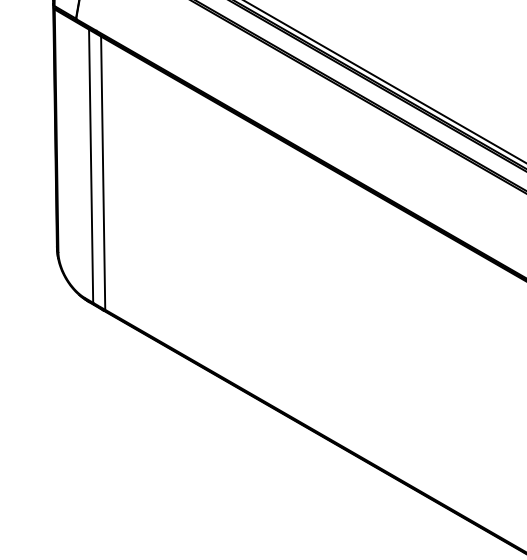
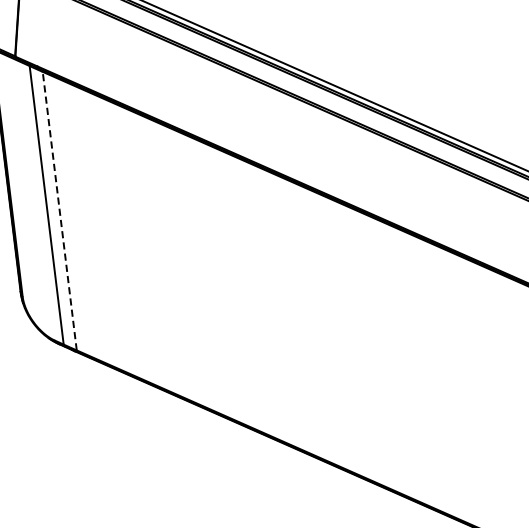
line: (103, 173) -> (60, 211), solid -> dashed

